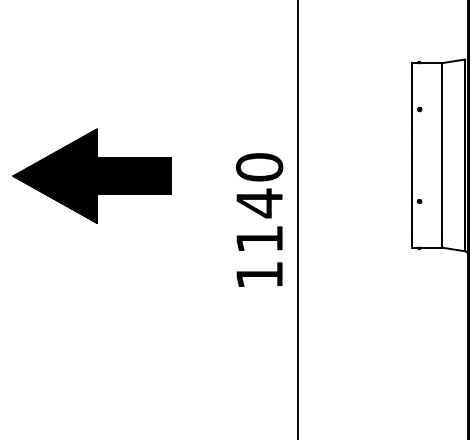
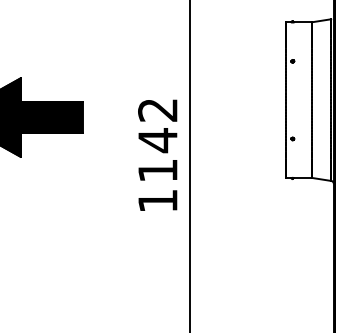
text: (259, 167) -> (157, 110), 1140 -> 1142

